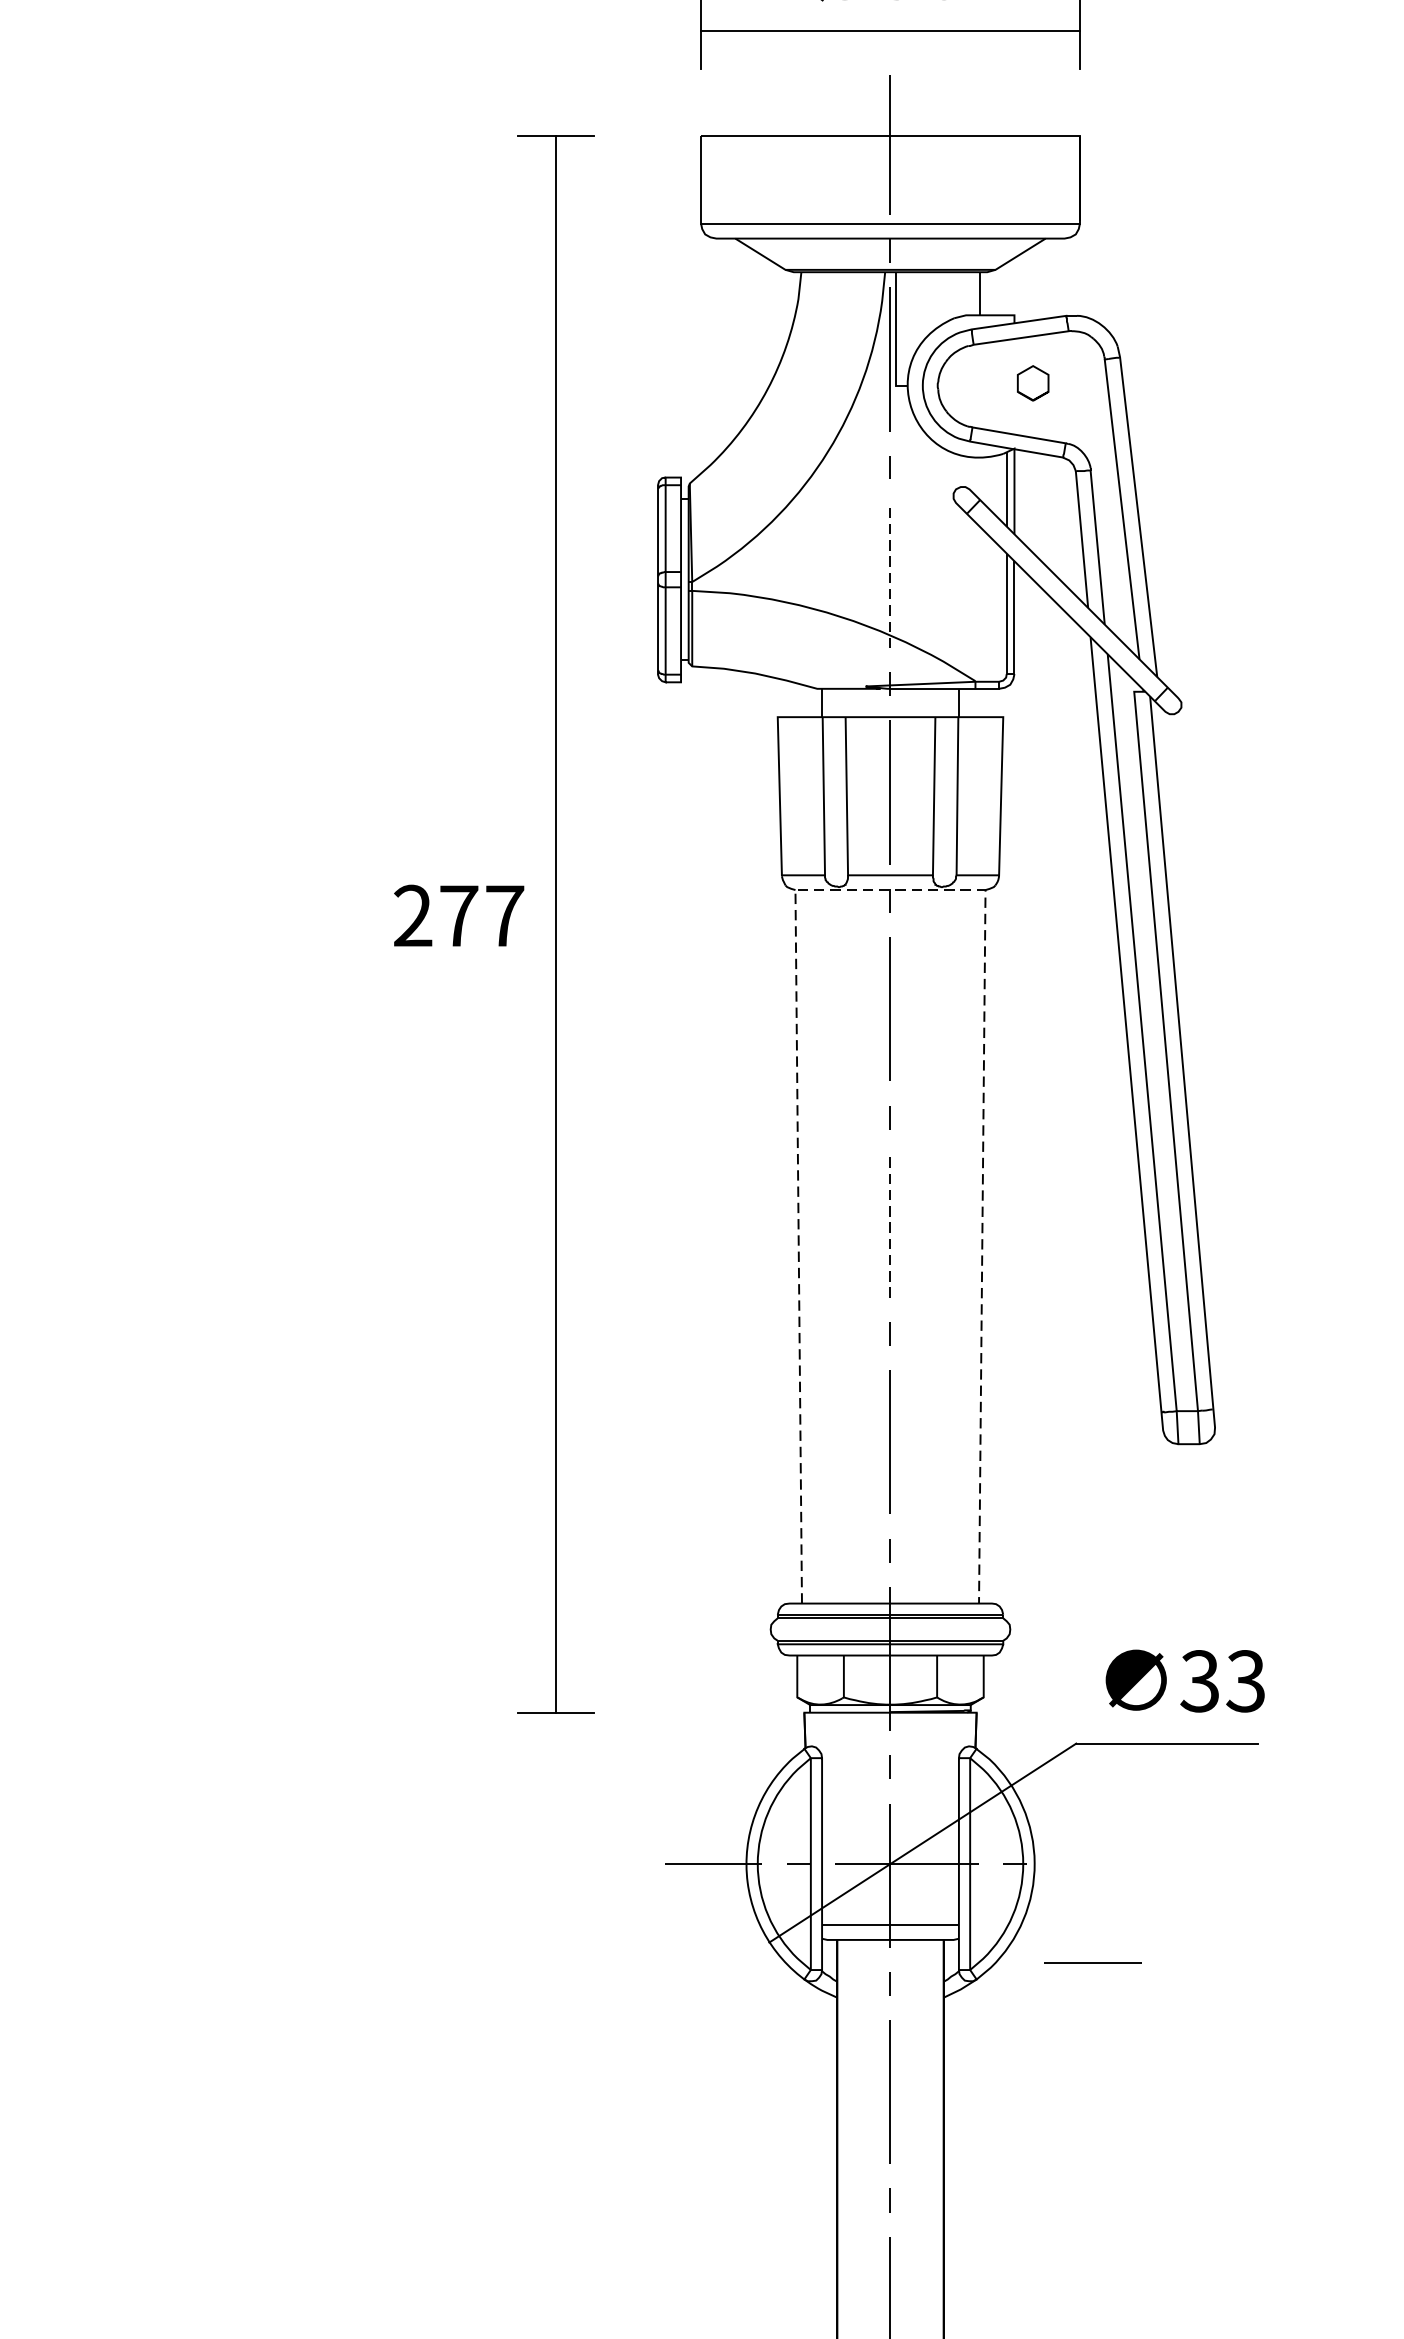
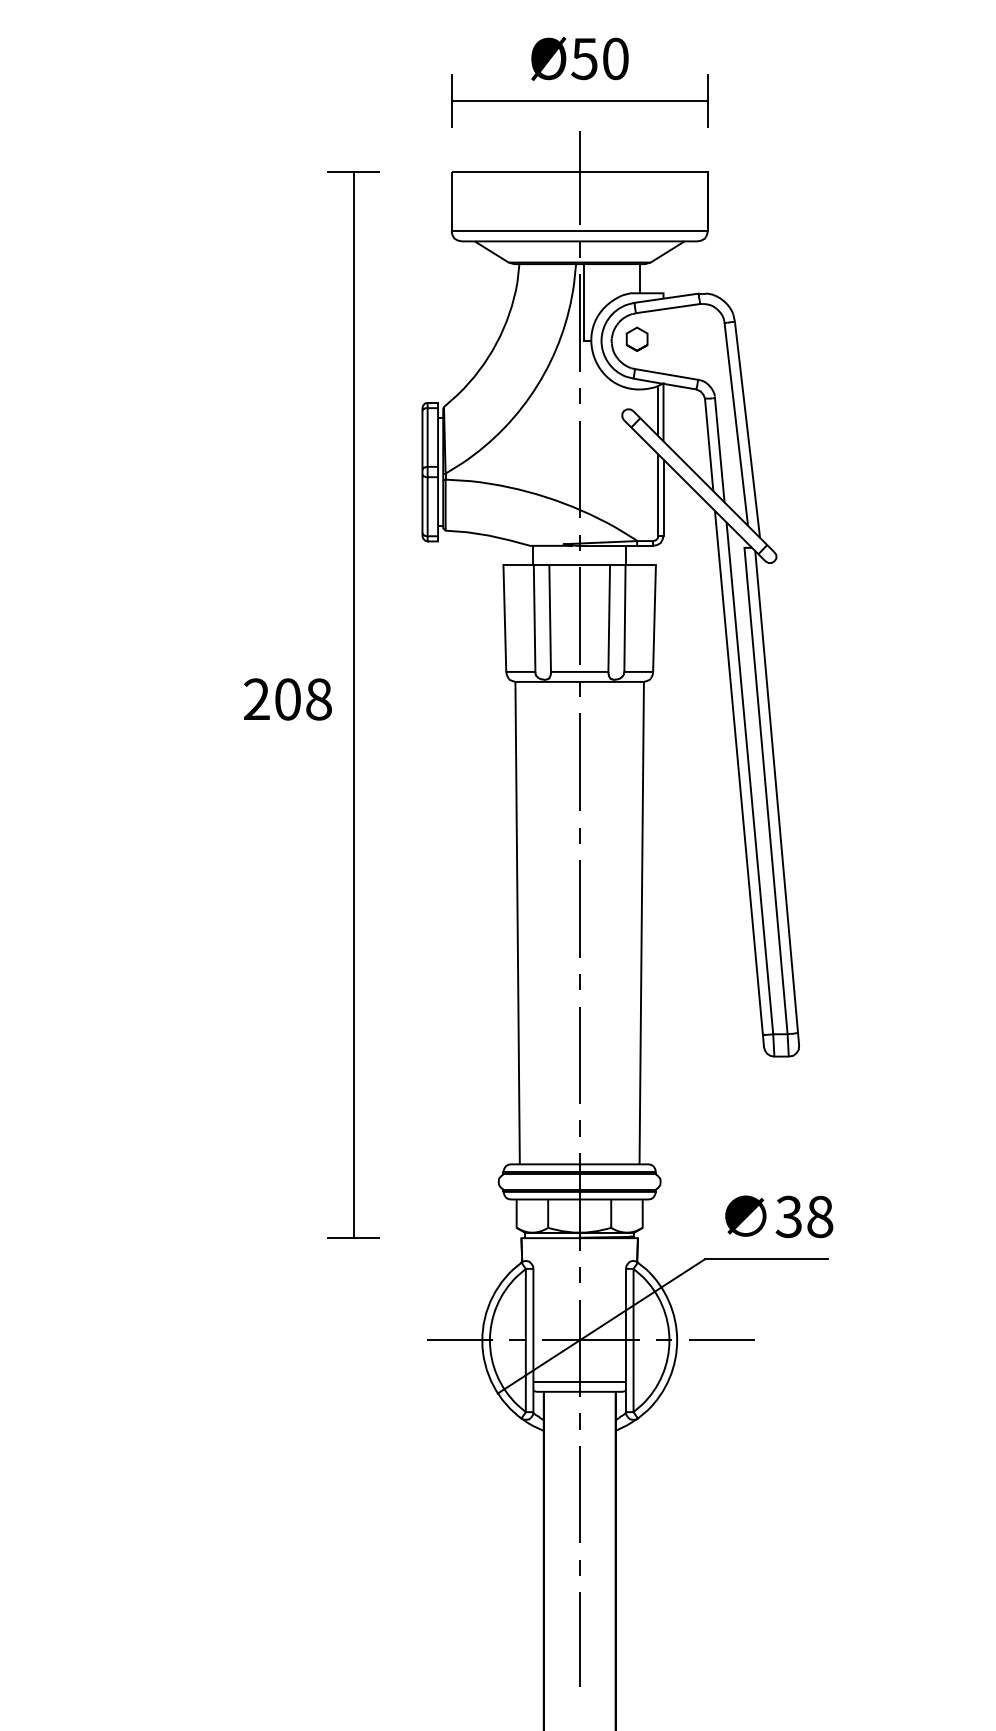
part: (1032, 382) -> (636, 338), moved
line: (890, 575) -> (579, 469), dashed -> solid
line: (891, 889) -> (580, 681), dashed -> solid
text: (482, 916) -> (303, 699), 277 -> 208
line: (890, 1225) -> (579, 908), dashed -> solid
text: (1245, 1680) -> (819, 1216), 33 -> 38
line: (1092, 1961) -> (721, 1339), moved

